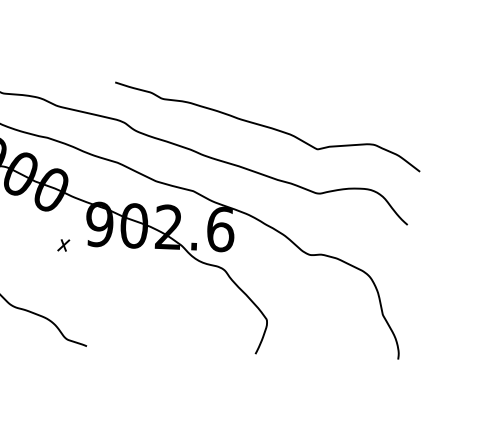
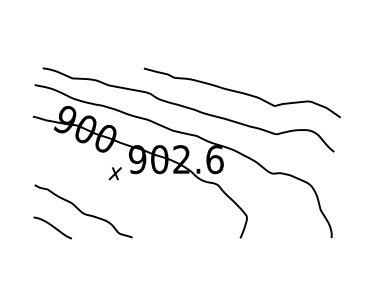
part: (62, 244) -> (114, 173), size x1.67

